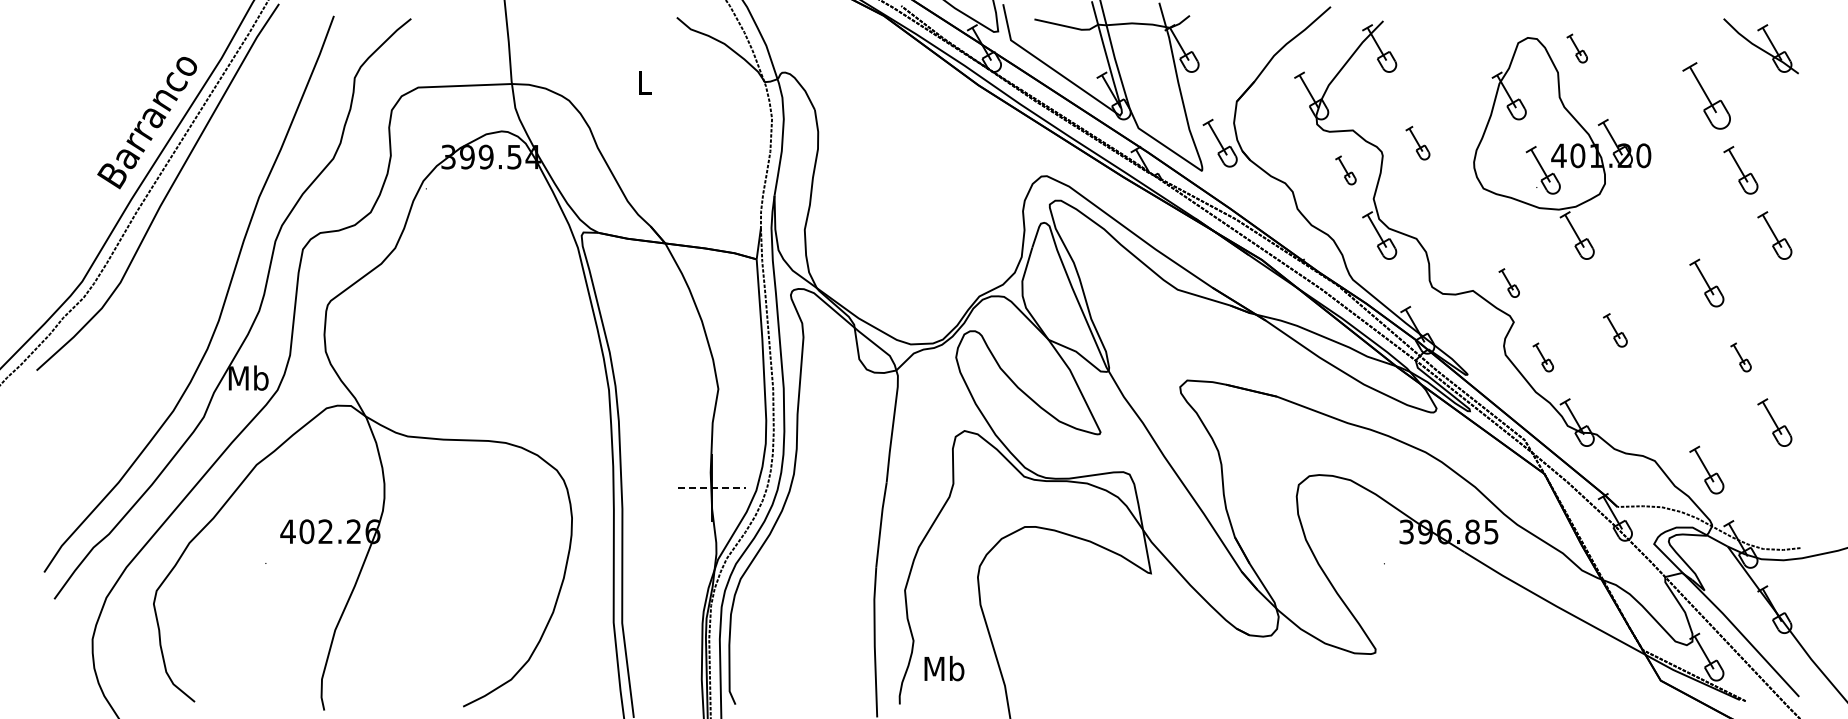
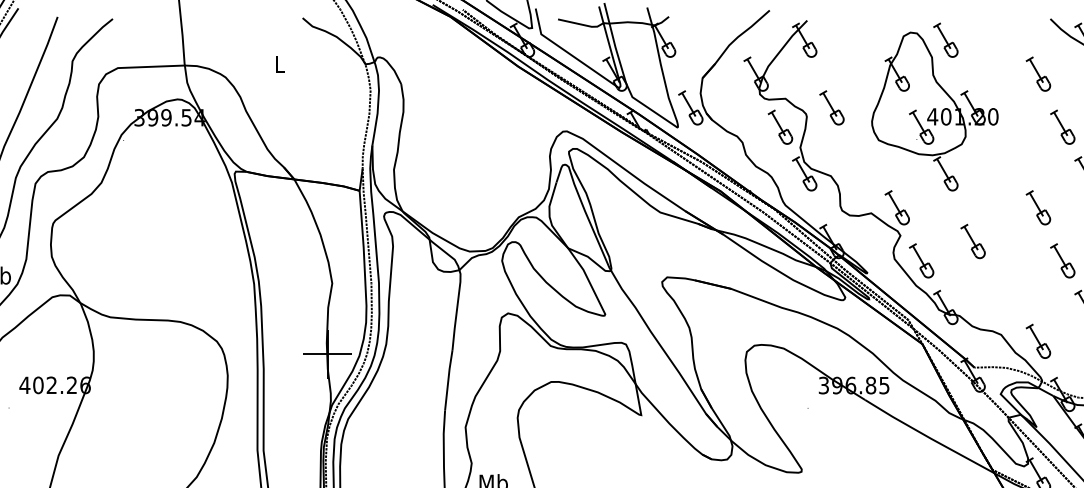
part: (1576, 48) -> (945, 40), size x1.67
part: (1706, 95) -> (1038, 73), size x0.71
part: (1417, 142) -> (831, 107), size x1.43
part: (1345, 170) -> (780, 127), size x1.67
part: (1508, 282) -> (896, 207), size x1.67
part: (1614, 330) -> (972, 241), size x1.43
part: (1542, 357) -> (920, 260), size x1.67
part: (1740, 357) -> (1062, 260), size x1.67
line: (712, 488) -> (328, 354), dashed -> solid

